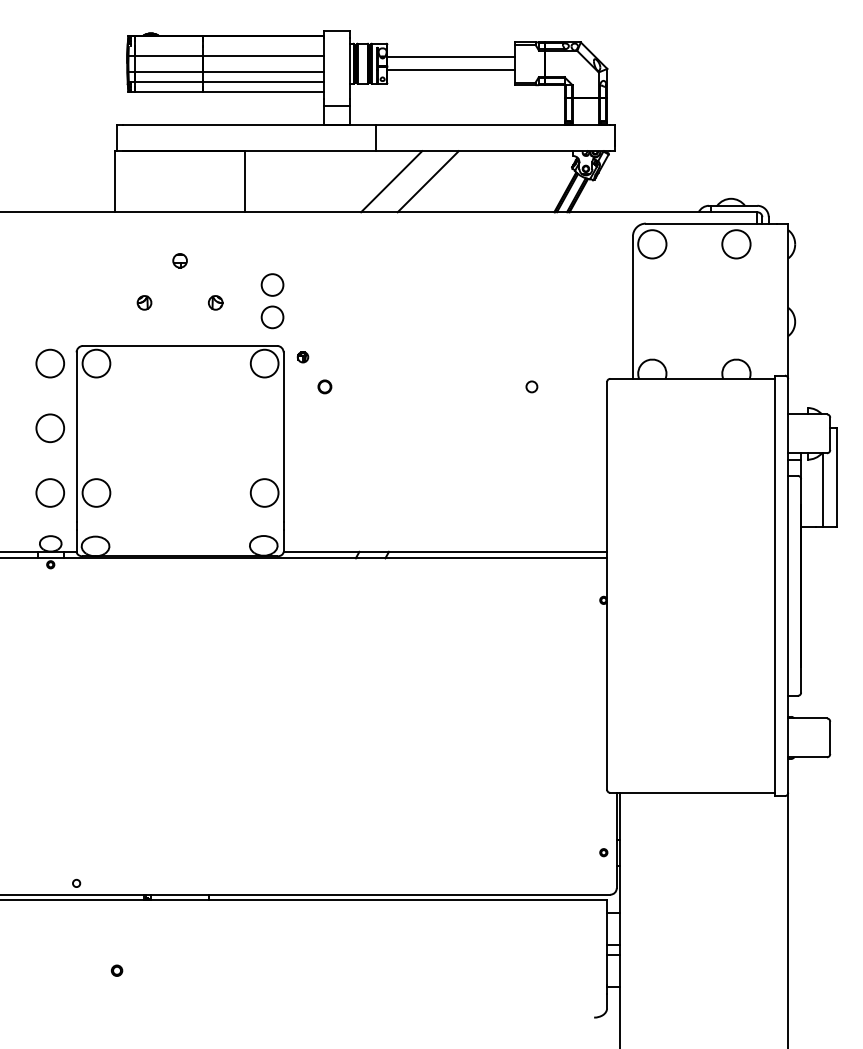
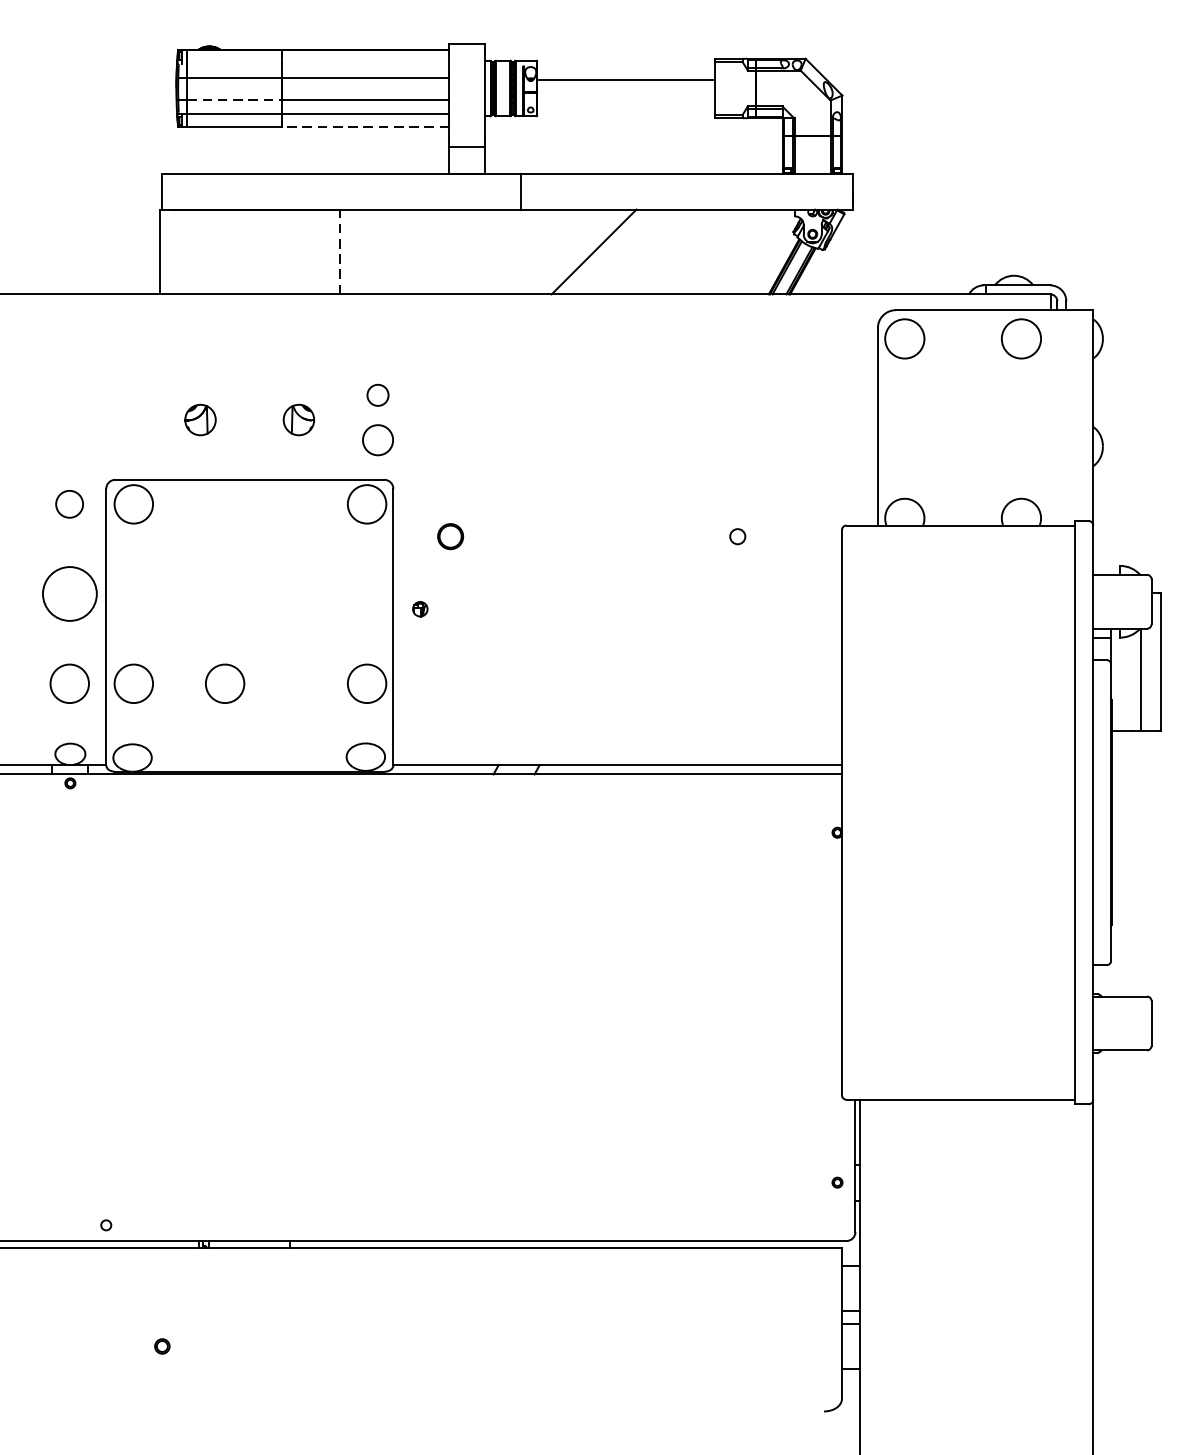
line: (451, 70) -> (626, 97), removed
line: (169, 71) -> (235, 99), solid -> dashed
line: (263, 91) -> (365, 126), solid -> dashed
line: (244, 181) -> (339, 251), solid -> dashed
line: (391, 181) -> (543, 251), removed
part: (179, 260) -> (248, 361), removed
circle: (272, 284) -> (377, 394), size x0.7
part: (144, 302) -> (200, 419), size x1.6
part: (215, 302) -> (298, 419), size x1.6
part: (302, 357) -> (419, 609), moved
circle: (49, 363) -> (68, 504), size x0.7
part: (324, 386) -> (450, 536), size x1.4
circle: (49, 428) -> (68, 594), size x1.4
circle: (161, 492) -> (224, 683), added

